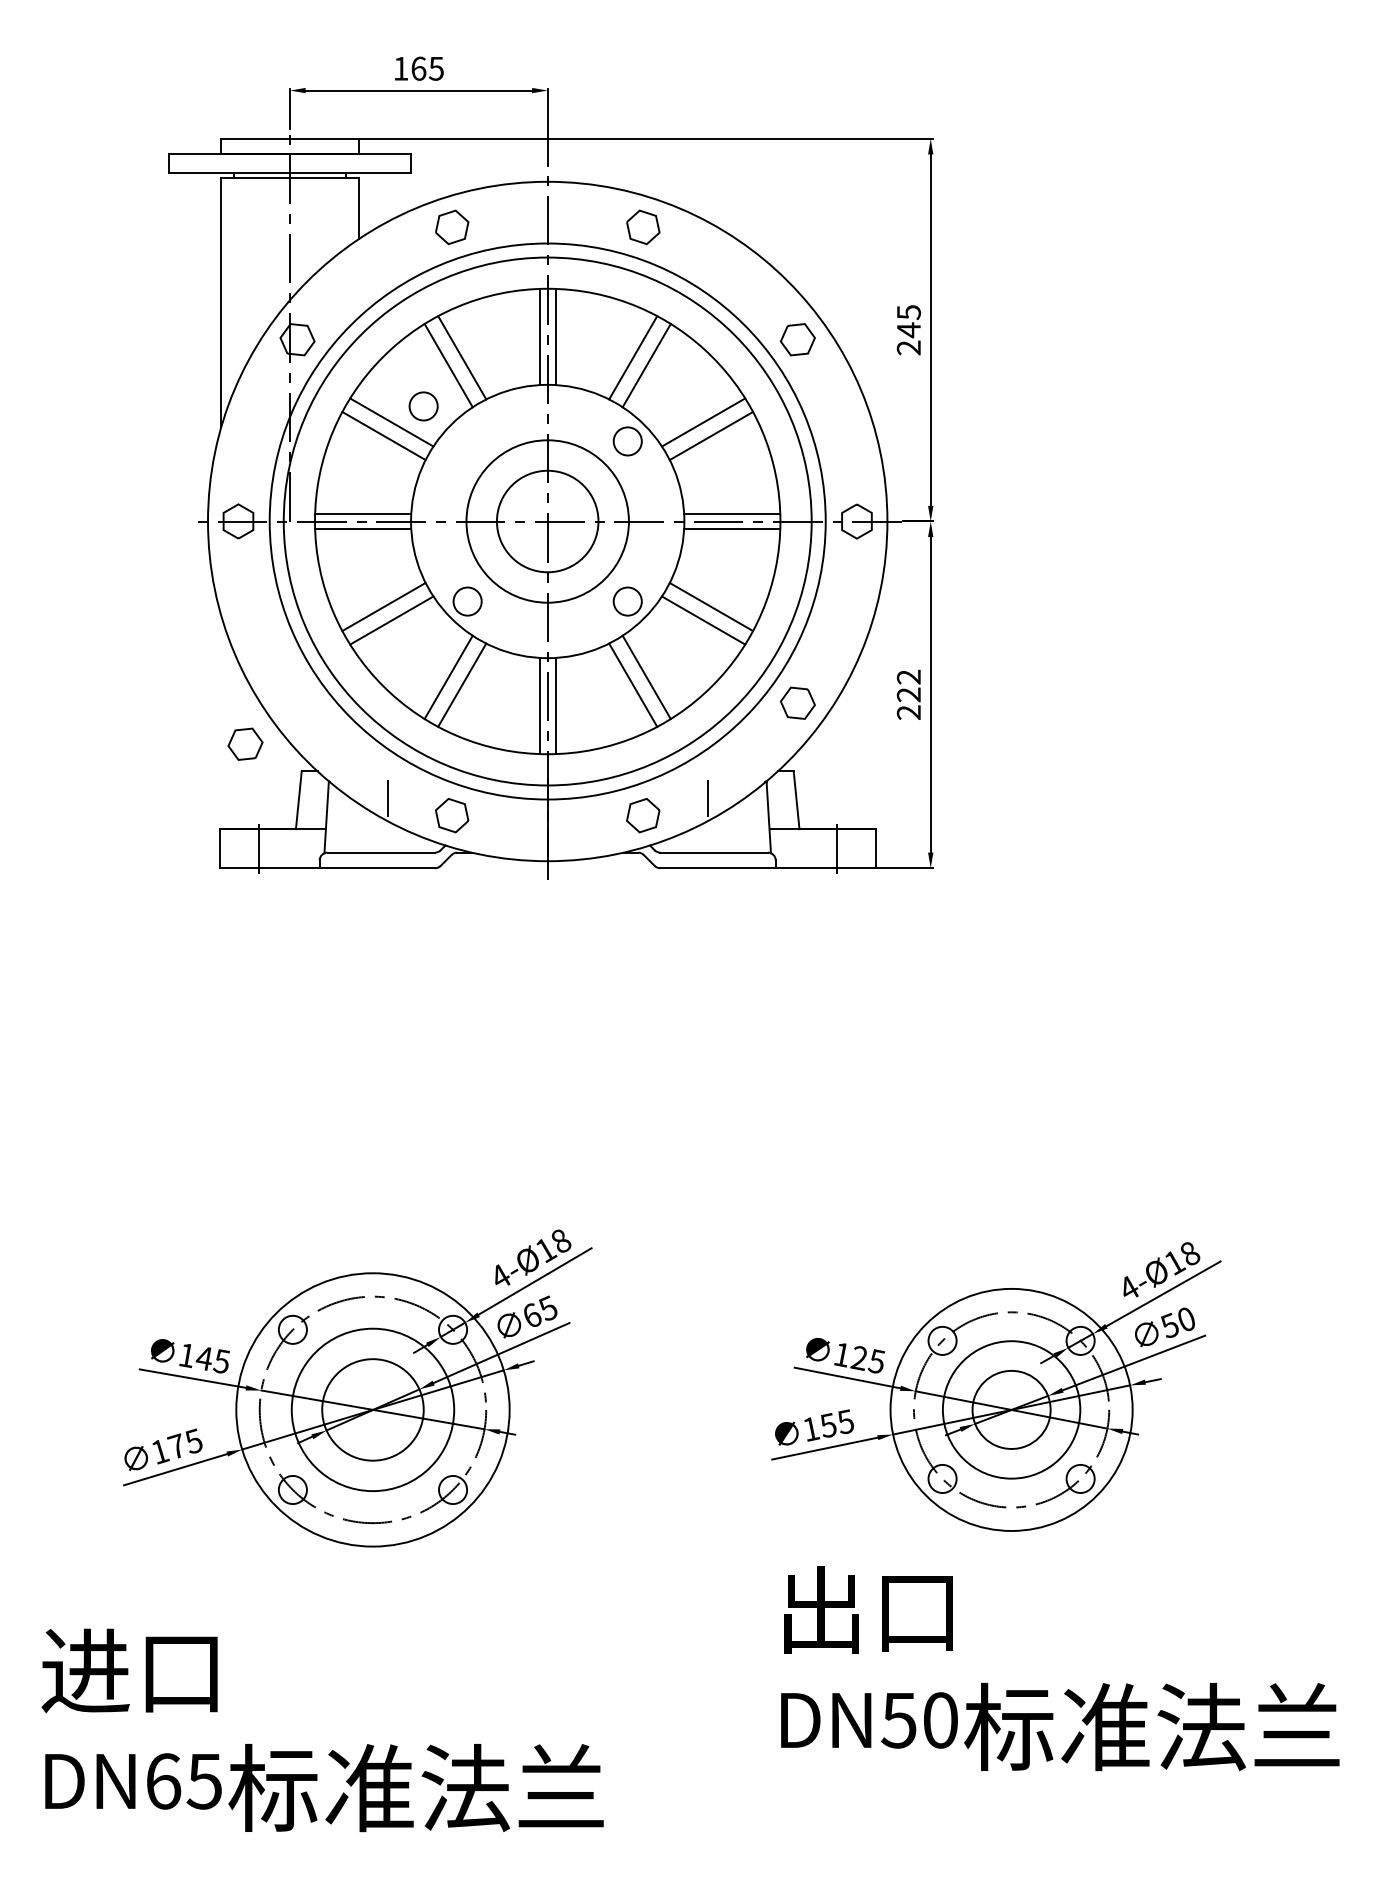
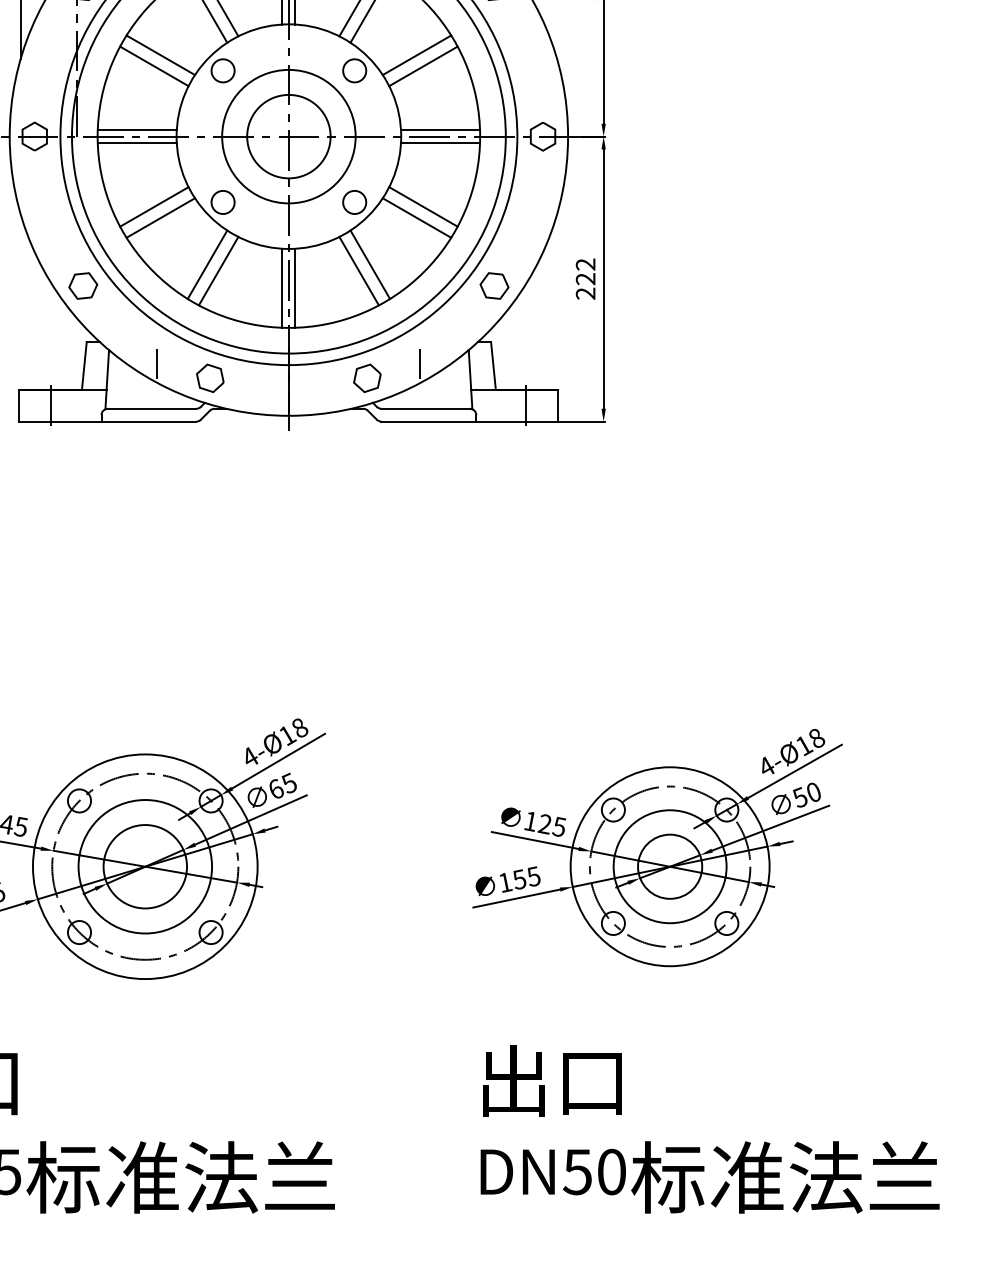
circle: (423, 406) -> (222, 70), moved
part: (245, 743) -> (83, 285), moved
text: (1060, 1668) -> (710, 1129), moved

